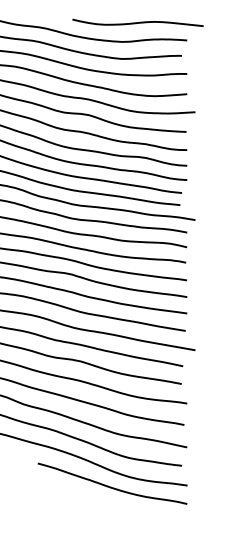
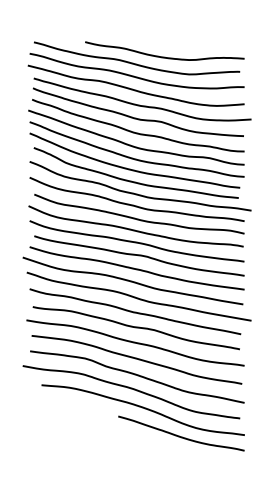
curve: (137, 22) -> (202, 43), removed

